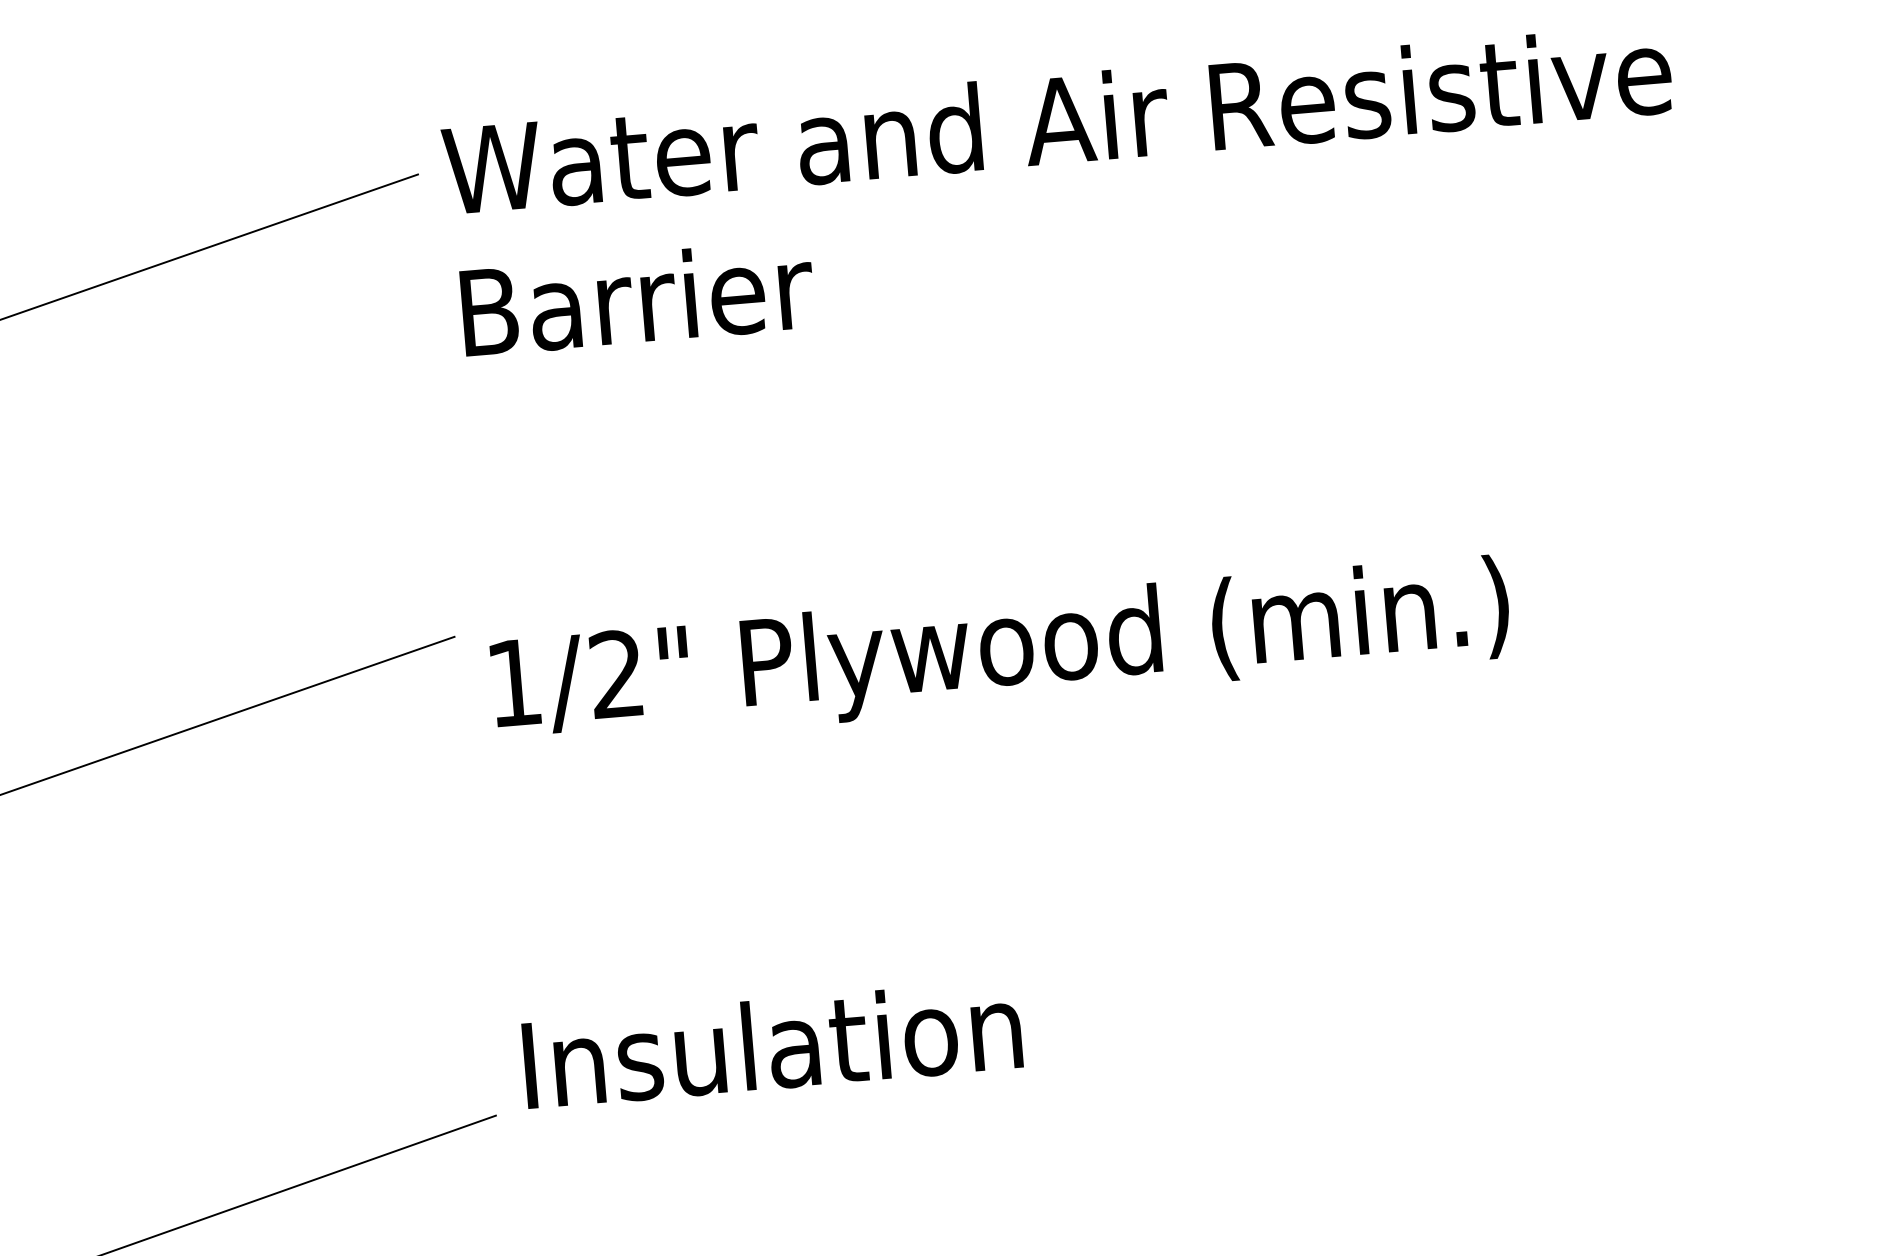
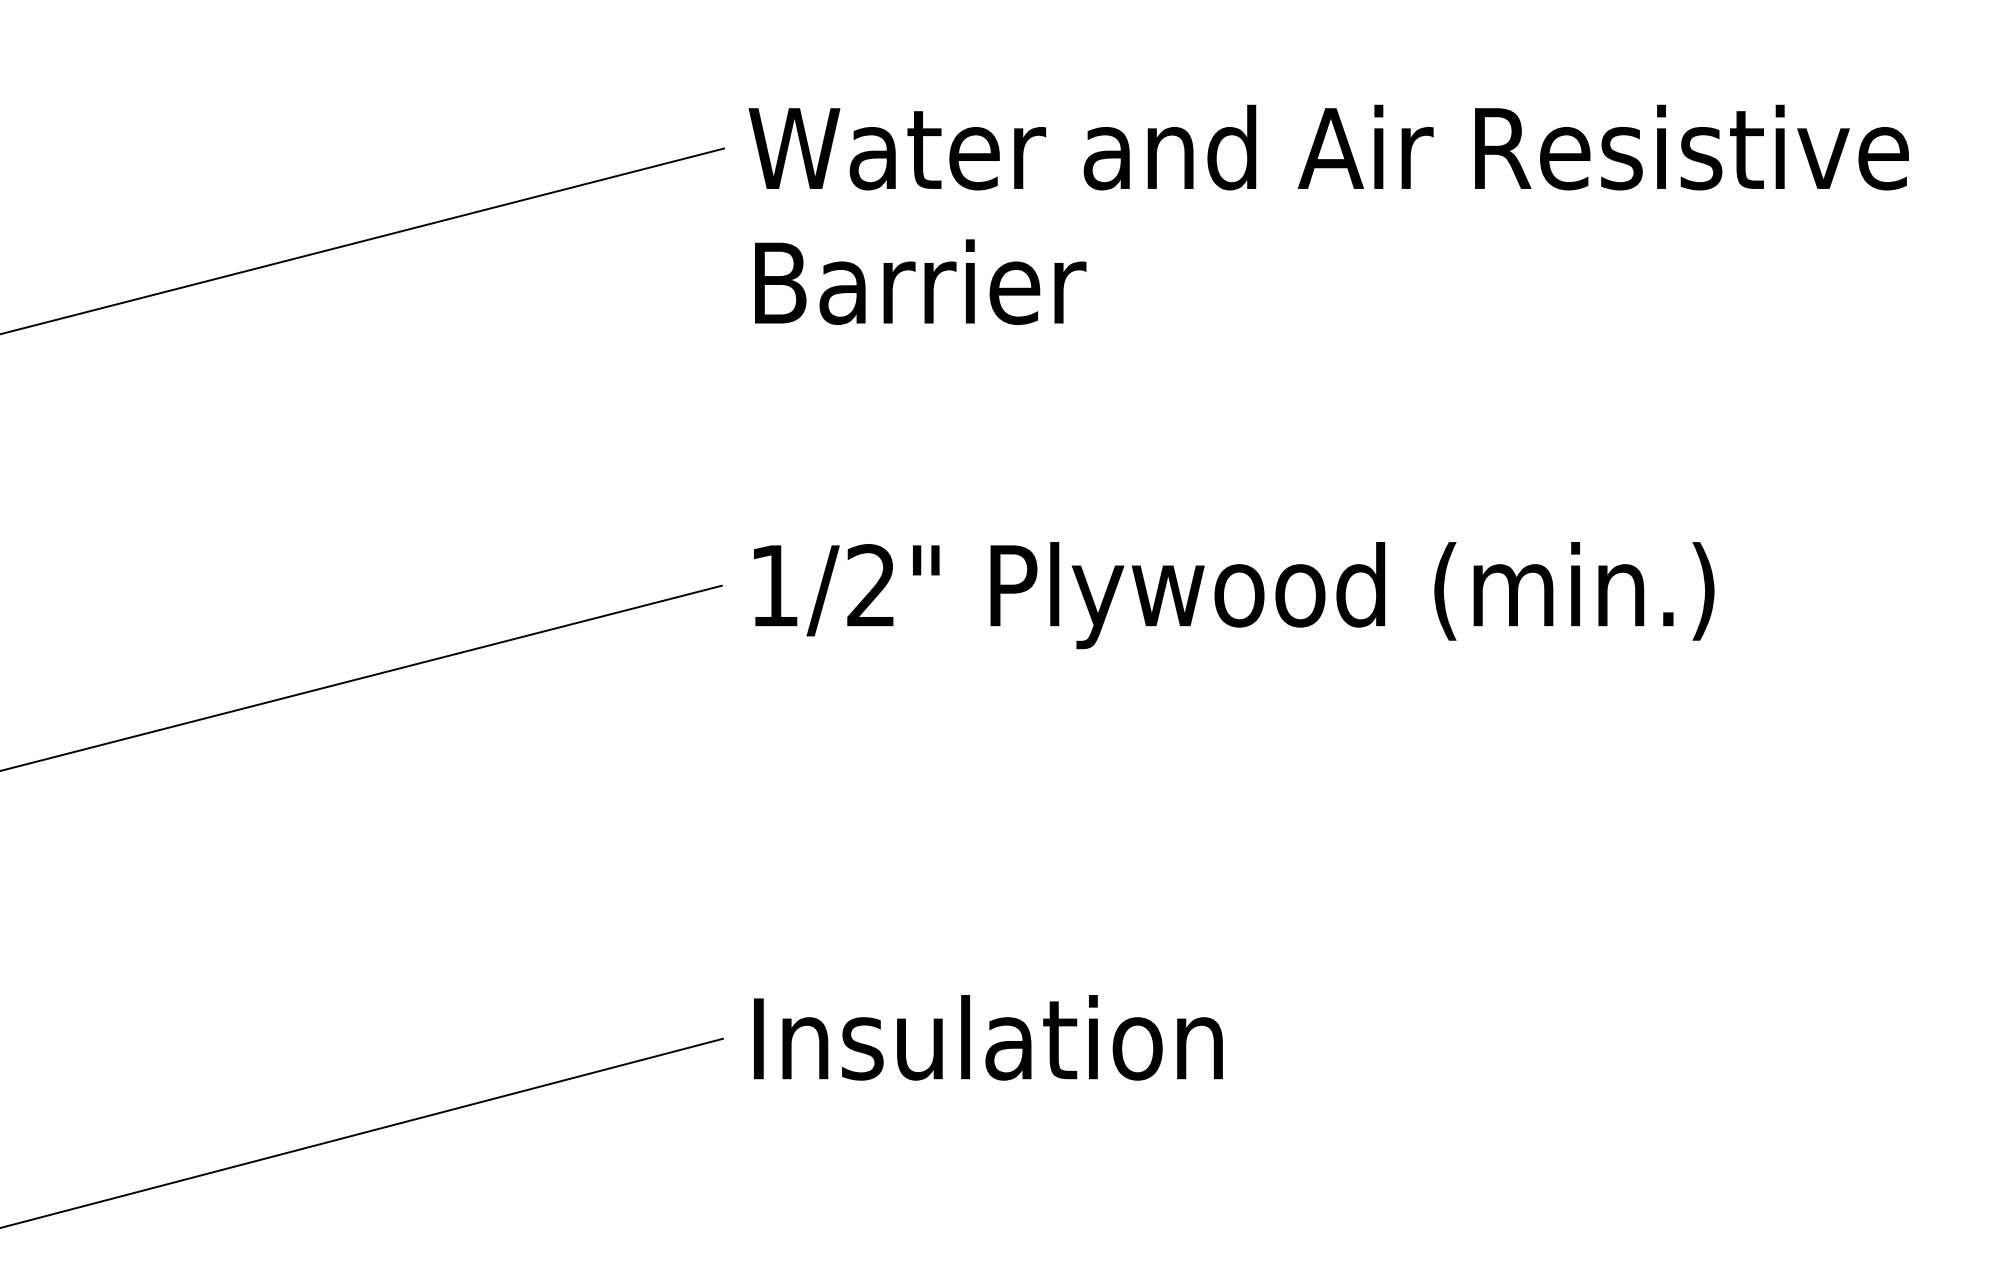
text: (1001, 652) -> (1234, 595), moved
text: (772, 1044) -> (988, 1037), moved

